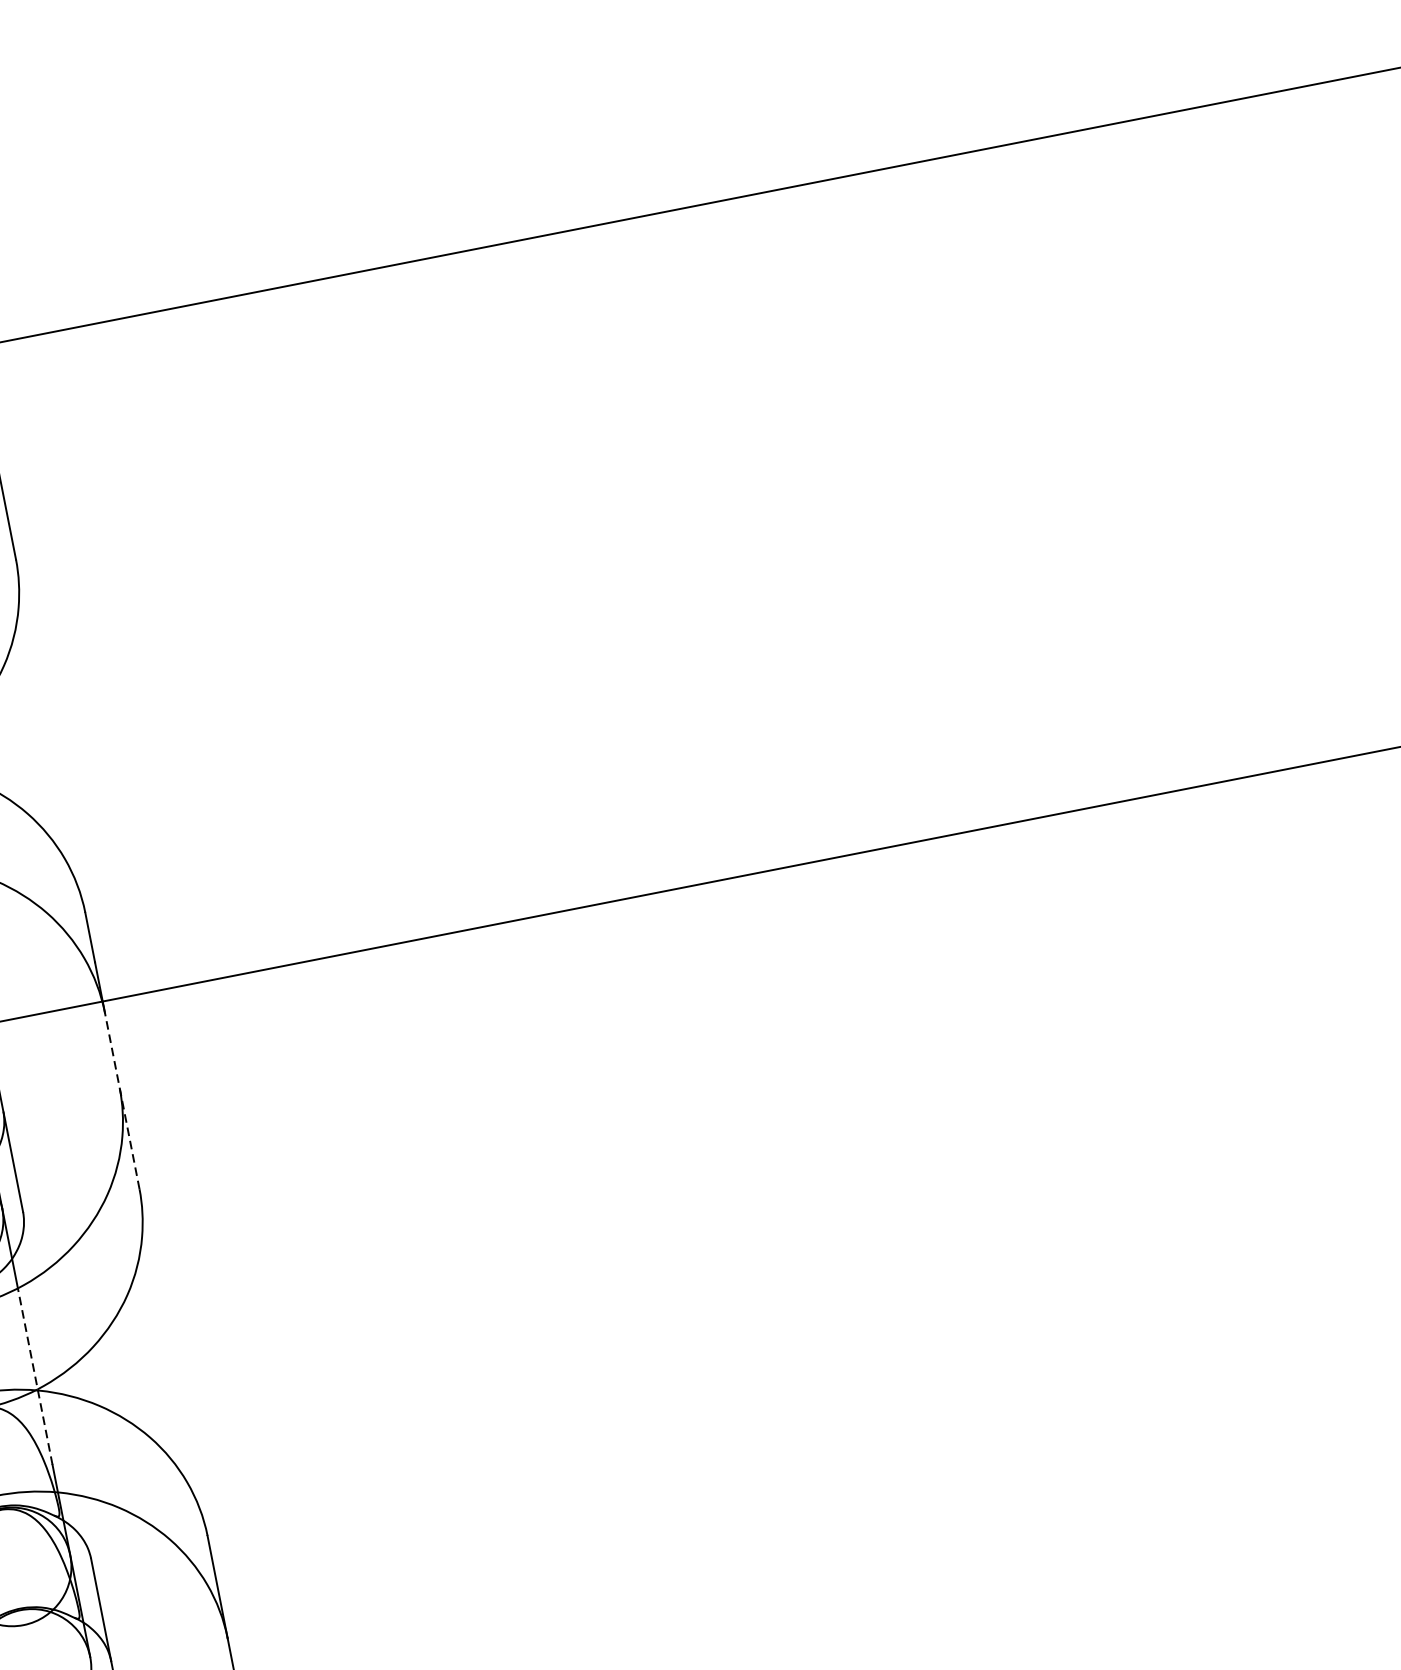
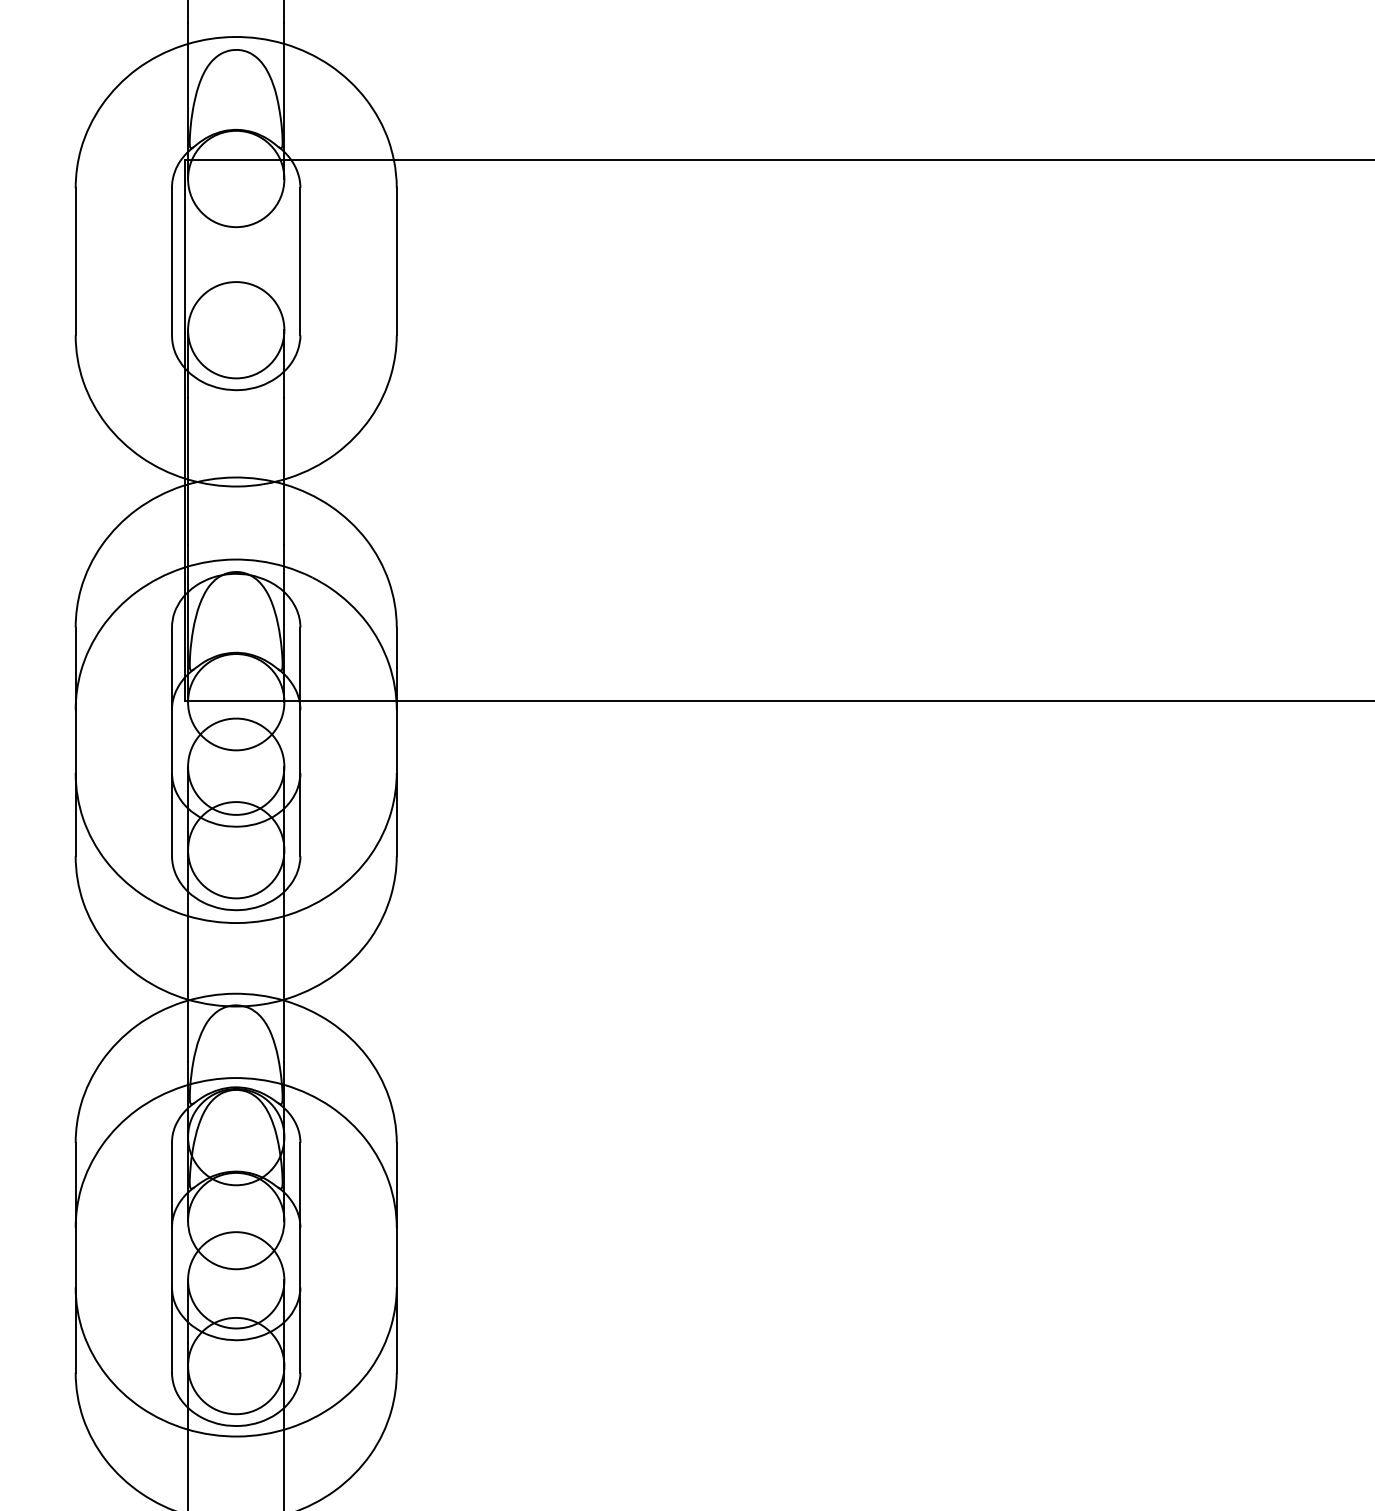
line: (121, 1100) -> (396, 782), dashed -> solid
line: (35, 1375) -> (284, 988), dashed -> solid

